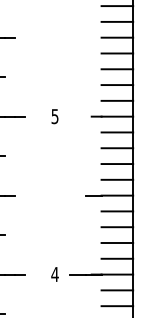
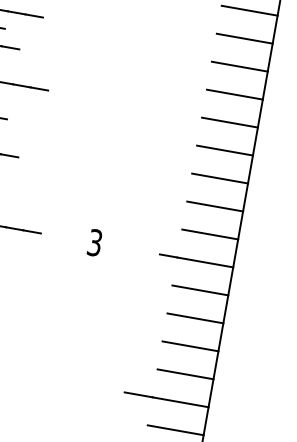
text: (54, 115) -> (94, 240), 5 -> 3

